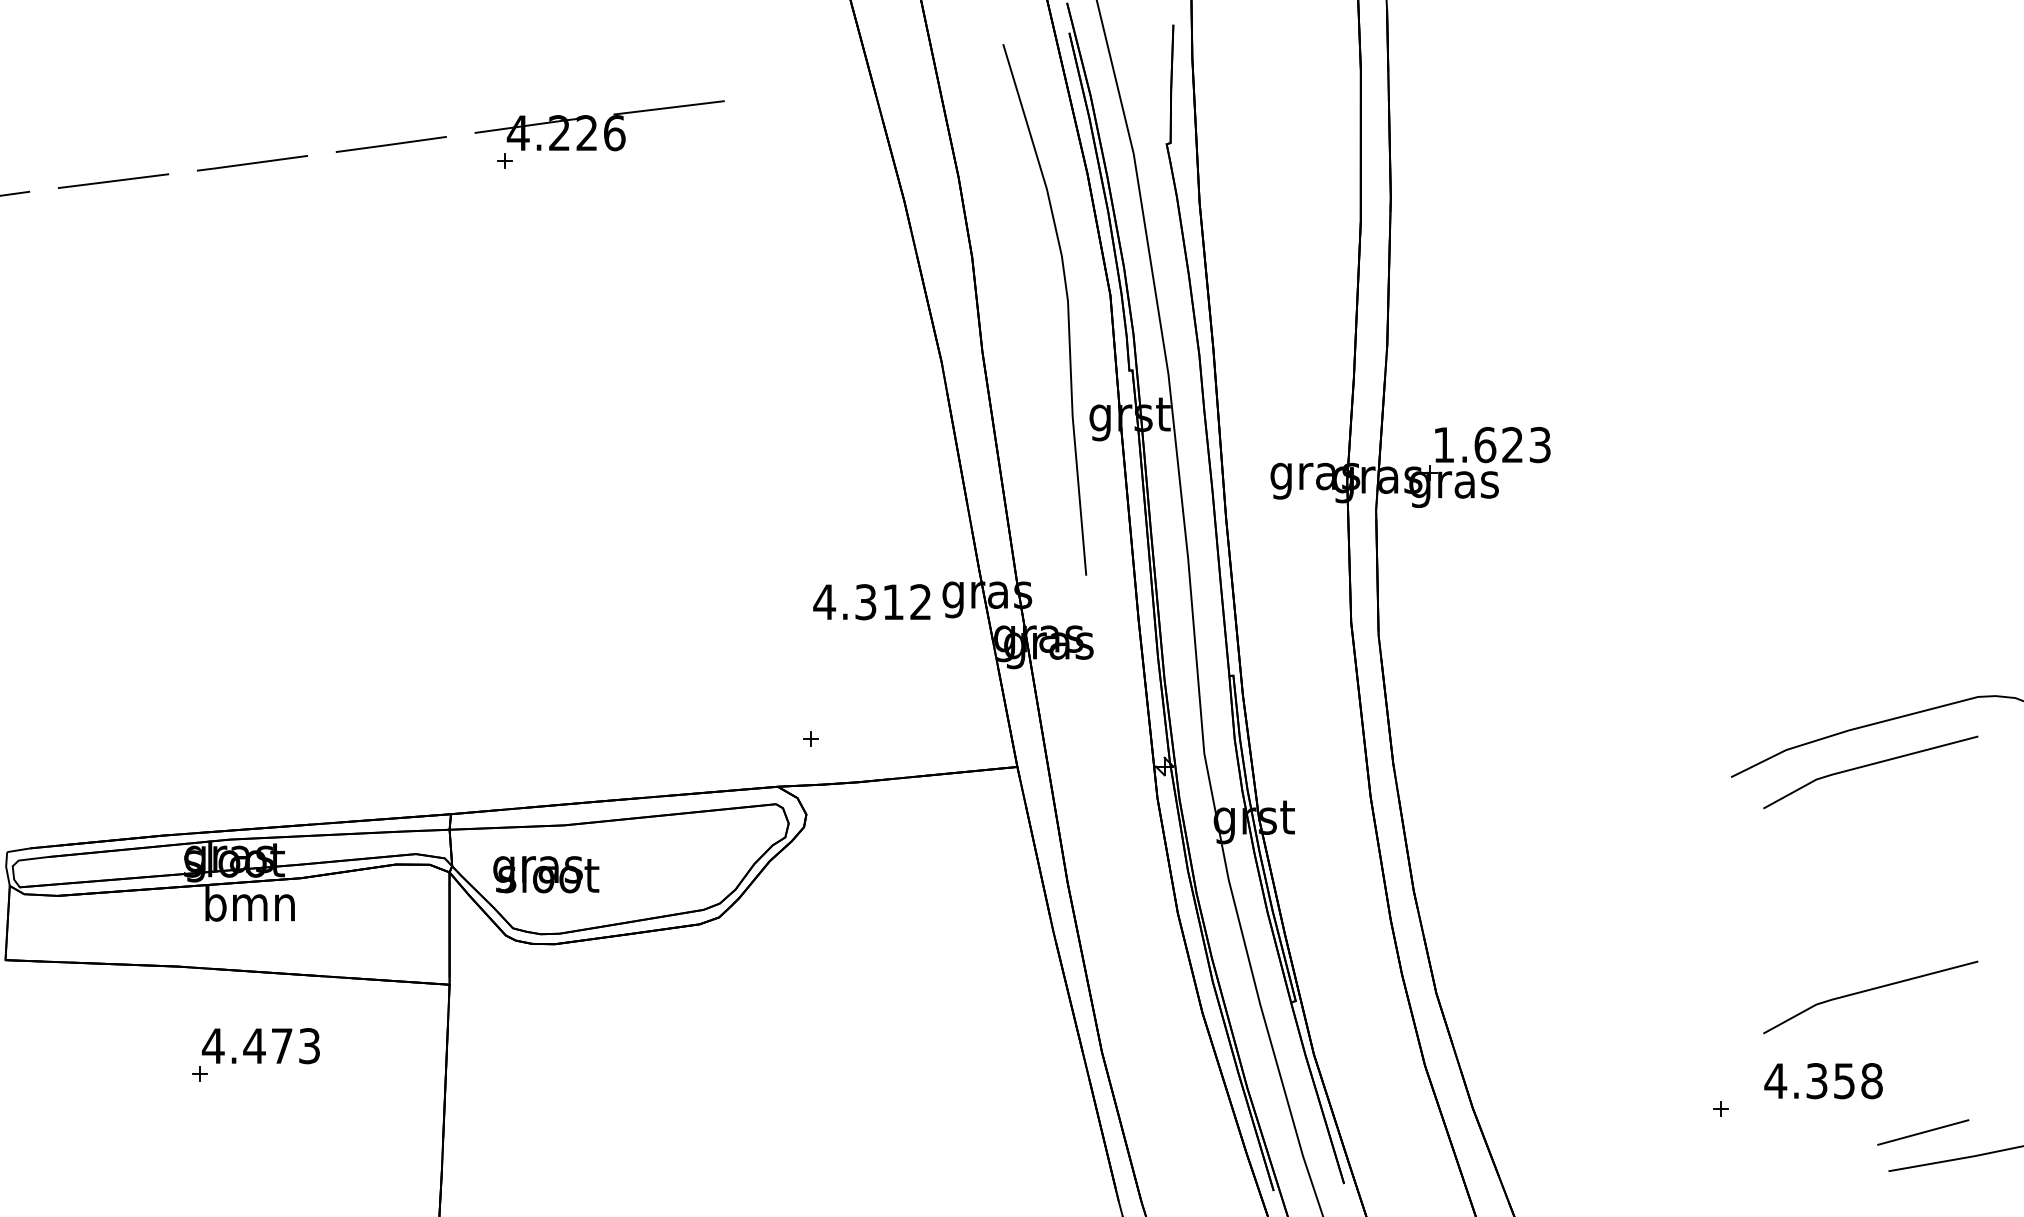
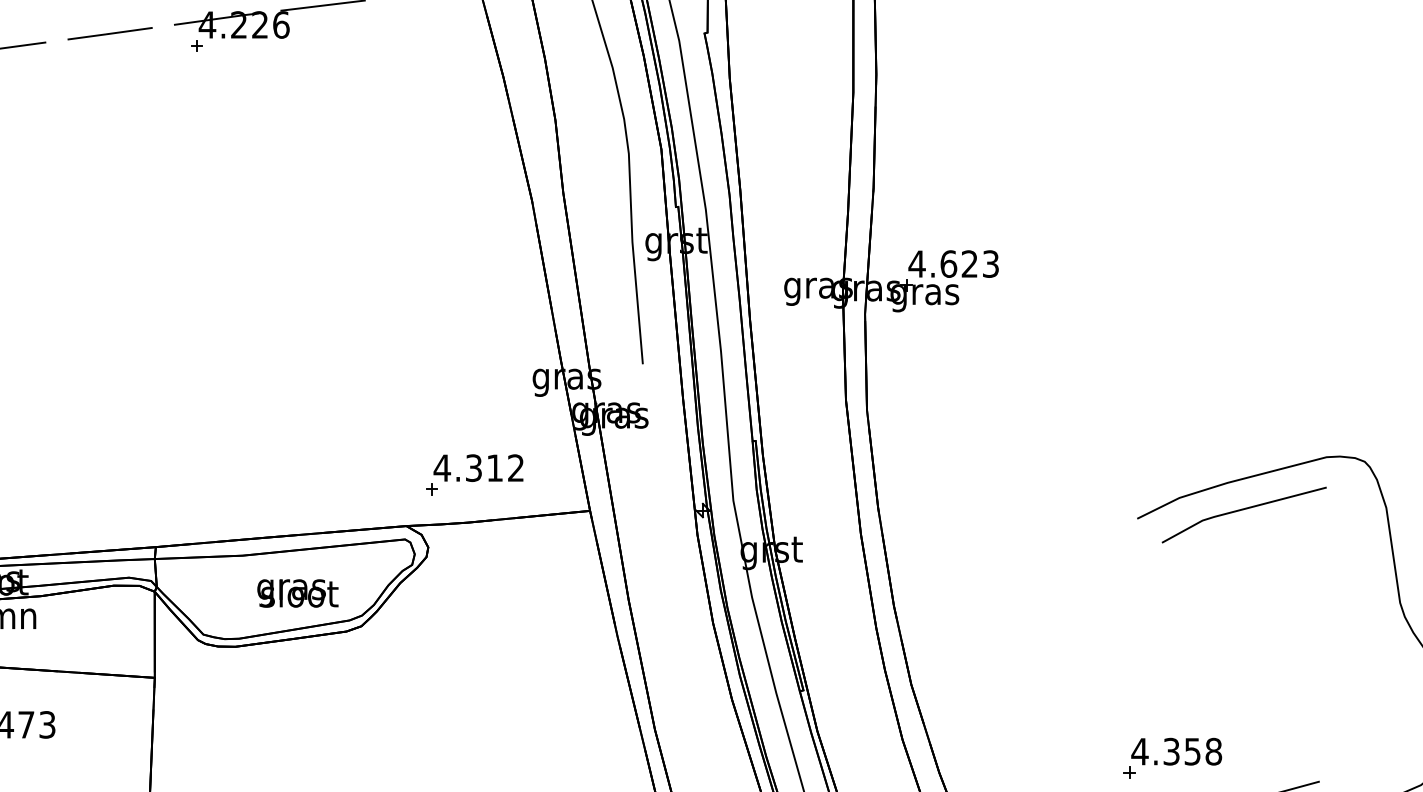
text: (1443, 444) -> (916, 263), 1.623 -> 4.623
text: (871, 602) -> (478, 468), moved
text: (546, 874) -> (298, 593), moved
line: (1868, 991) -> (1242, 683), removed
text: (1823, 1081) -> (1176, 752), moved

